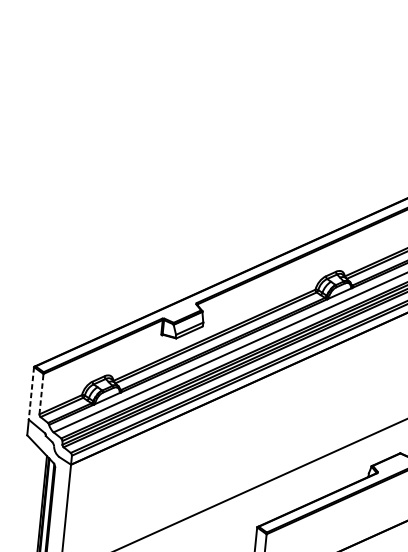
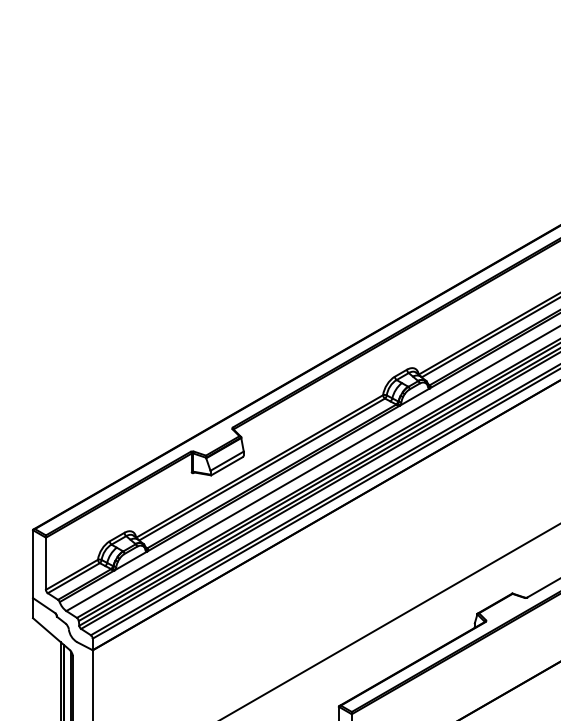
line: (31, 393) -> (33, 564), dashed -> solid
line: (41, 393) -> (45, 563), dashed -> solid

